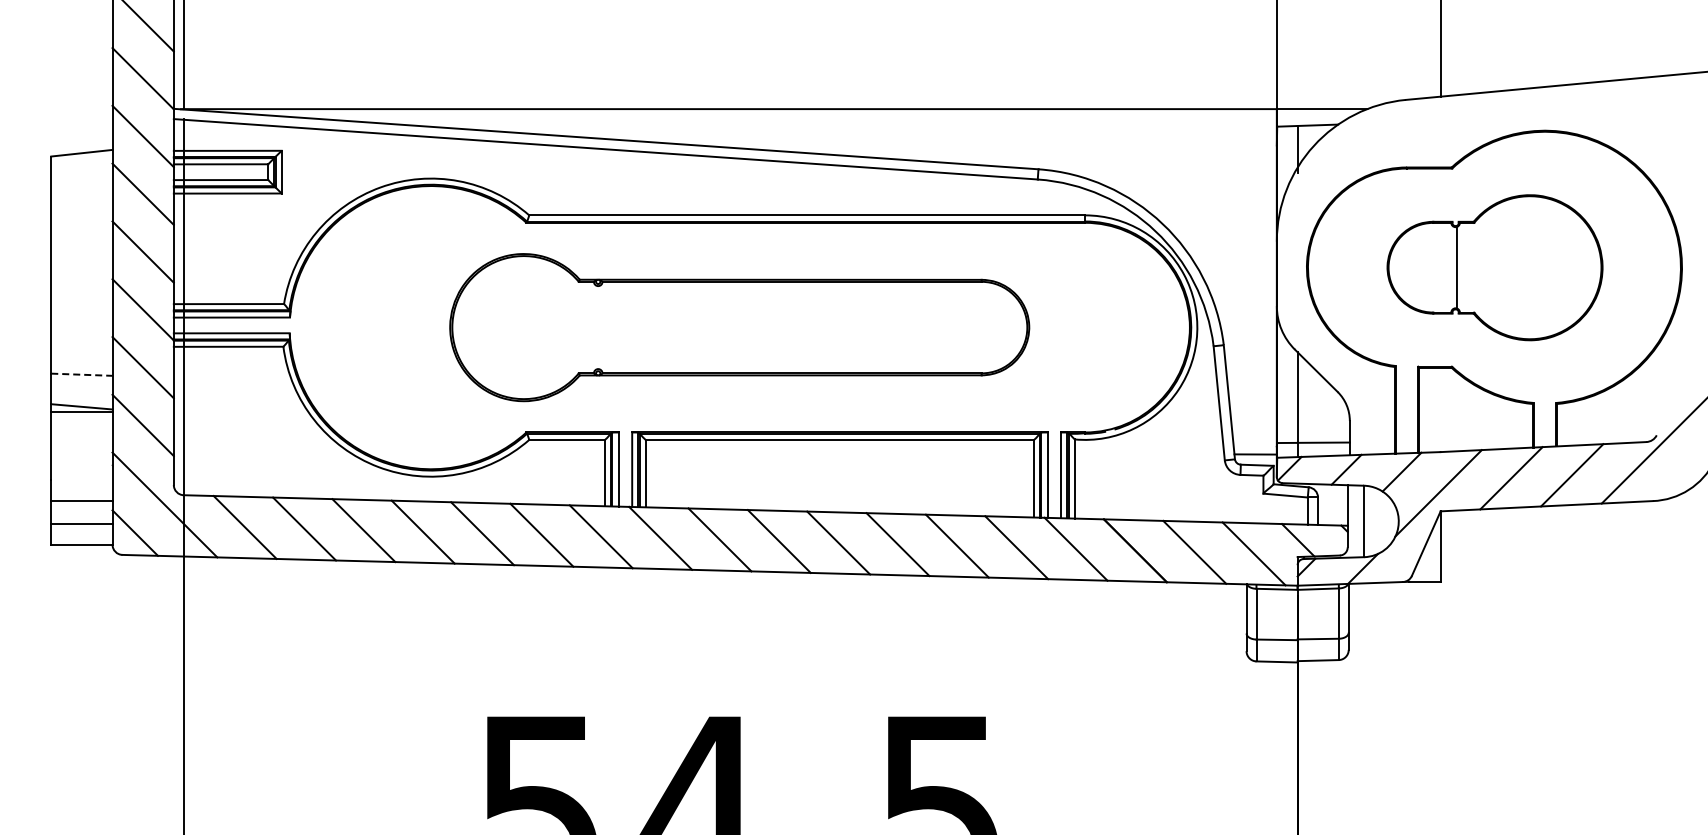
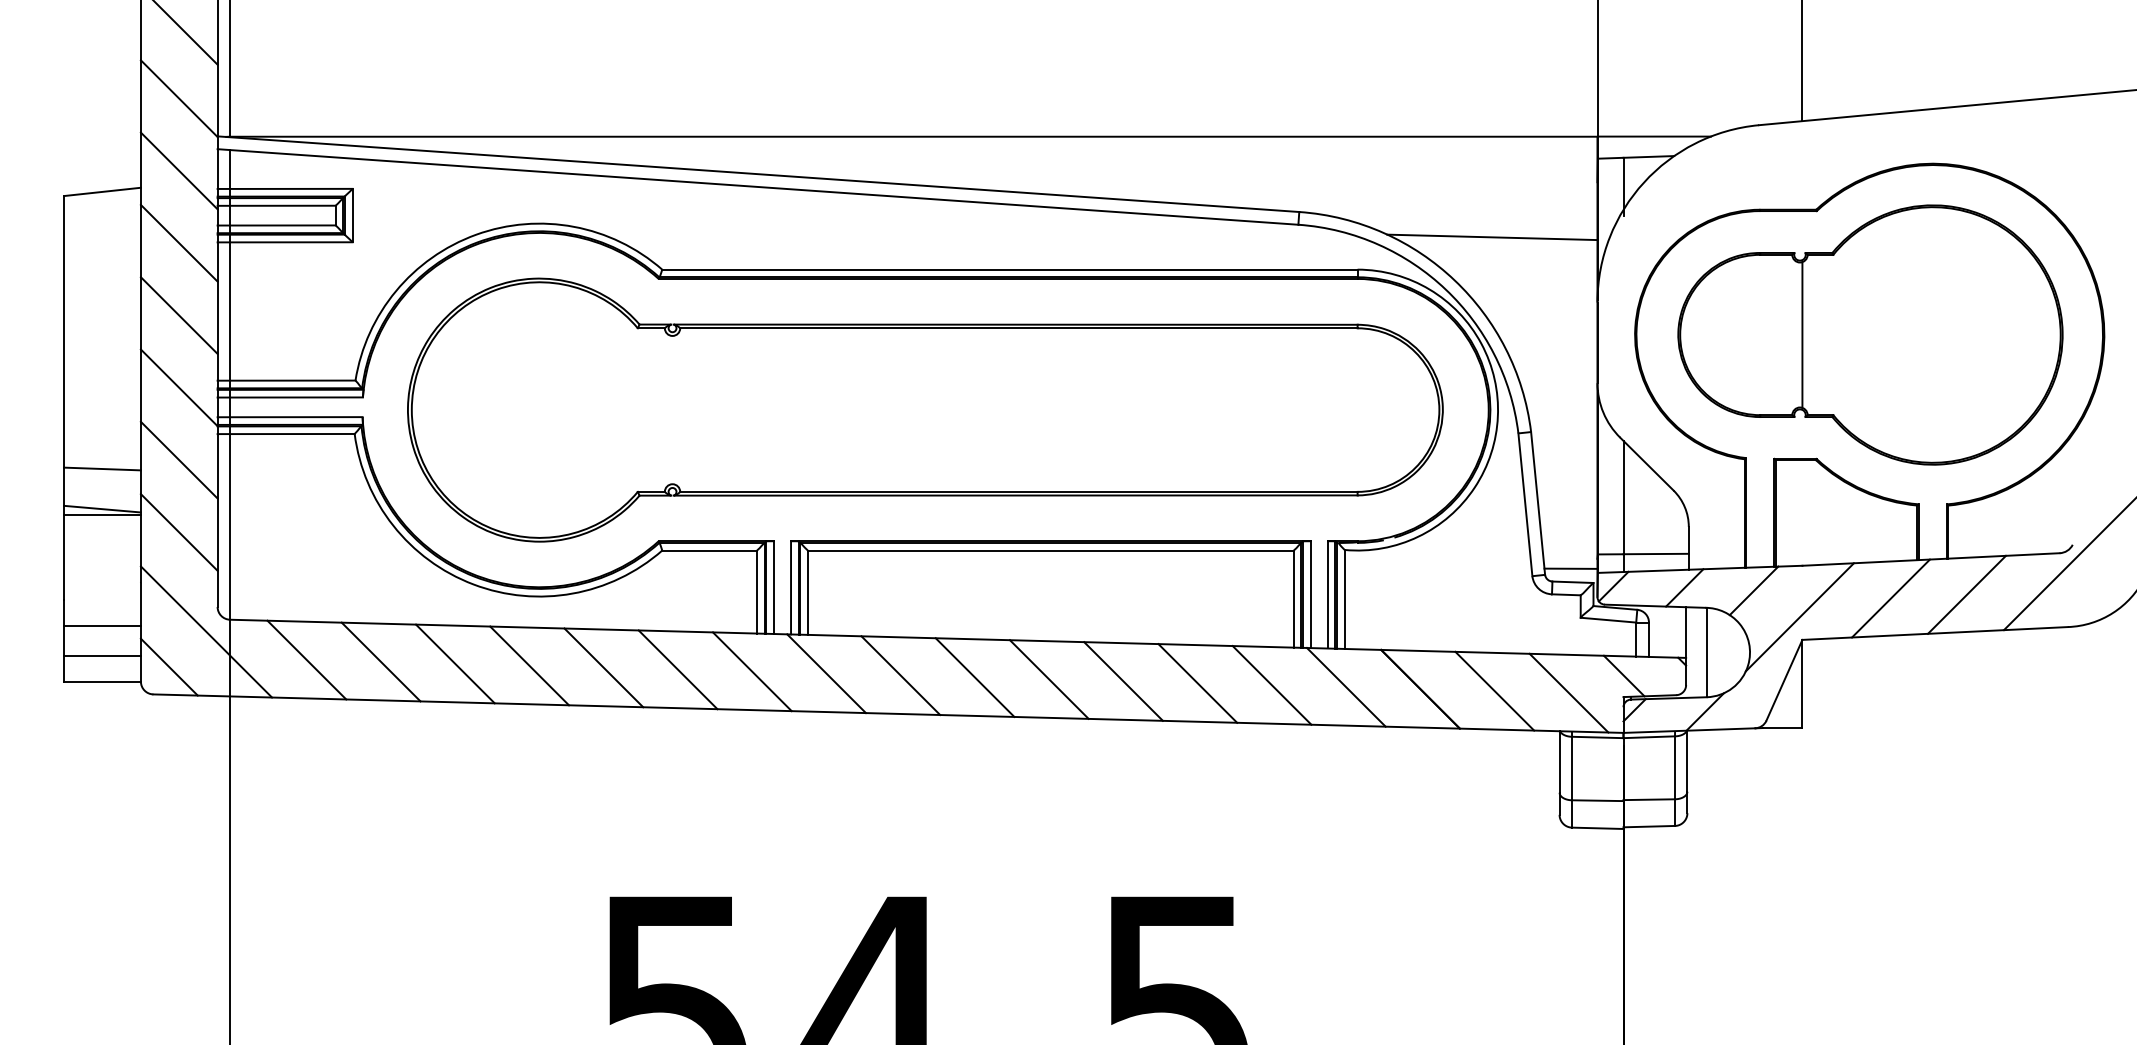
line: (1192, 189) -> (1491, 237), added
part: (1494, 267) -> (1869, 334), size x1.43
part: (739, 327) -> (925, 409), size x1.43
line: (81, 374) -> (102, 468), dashed -> solid

